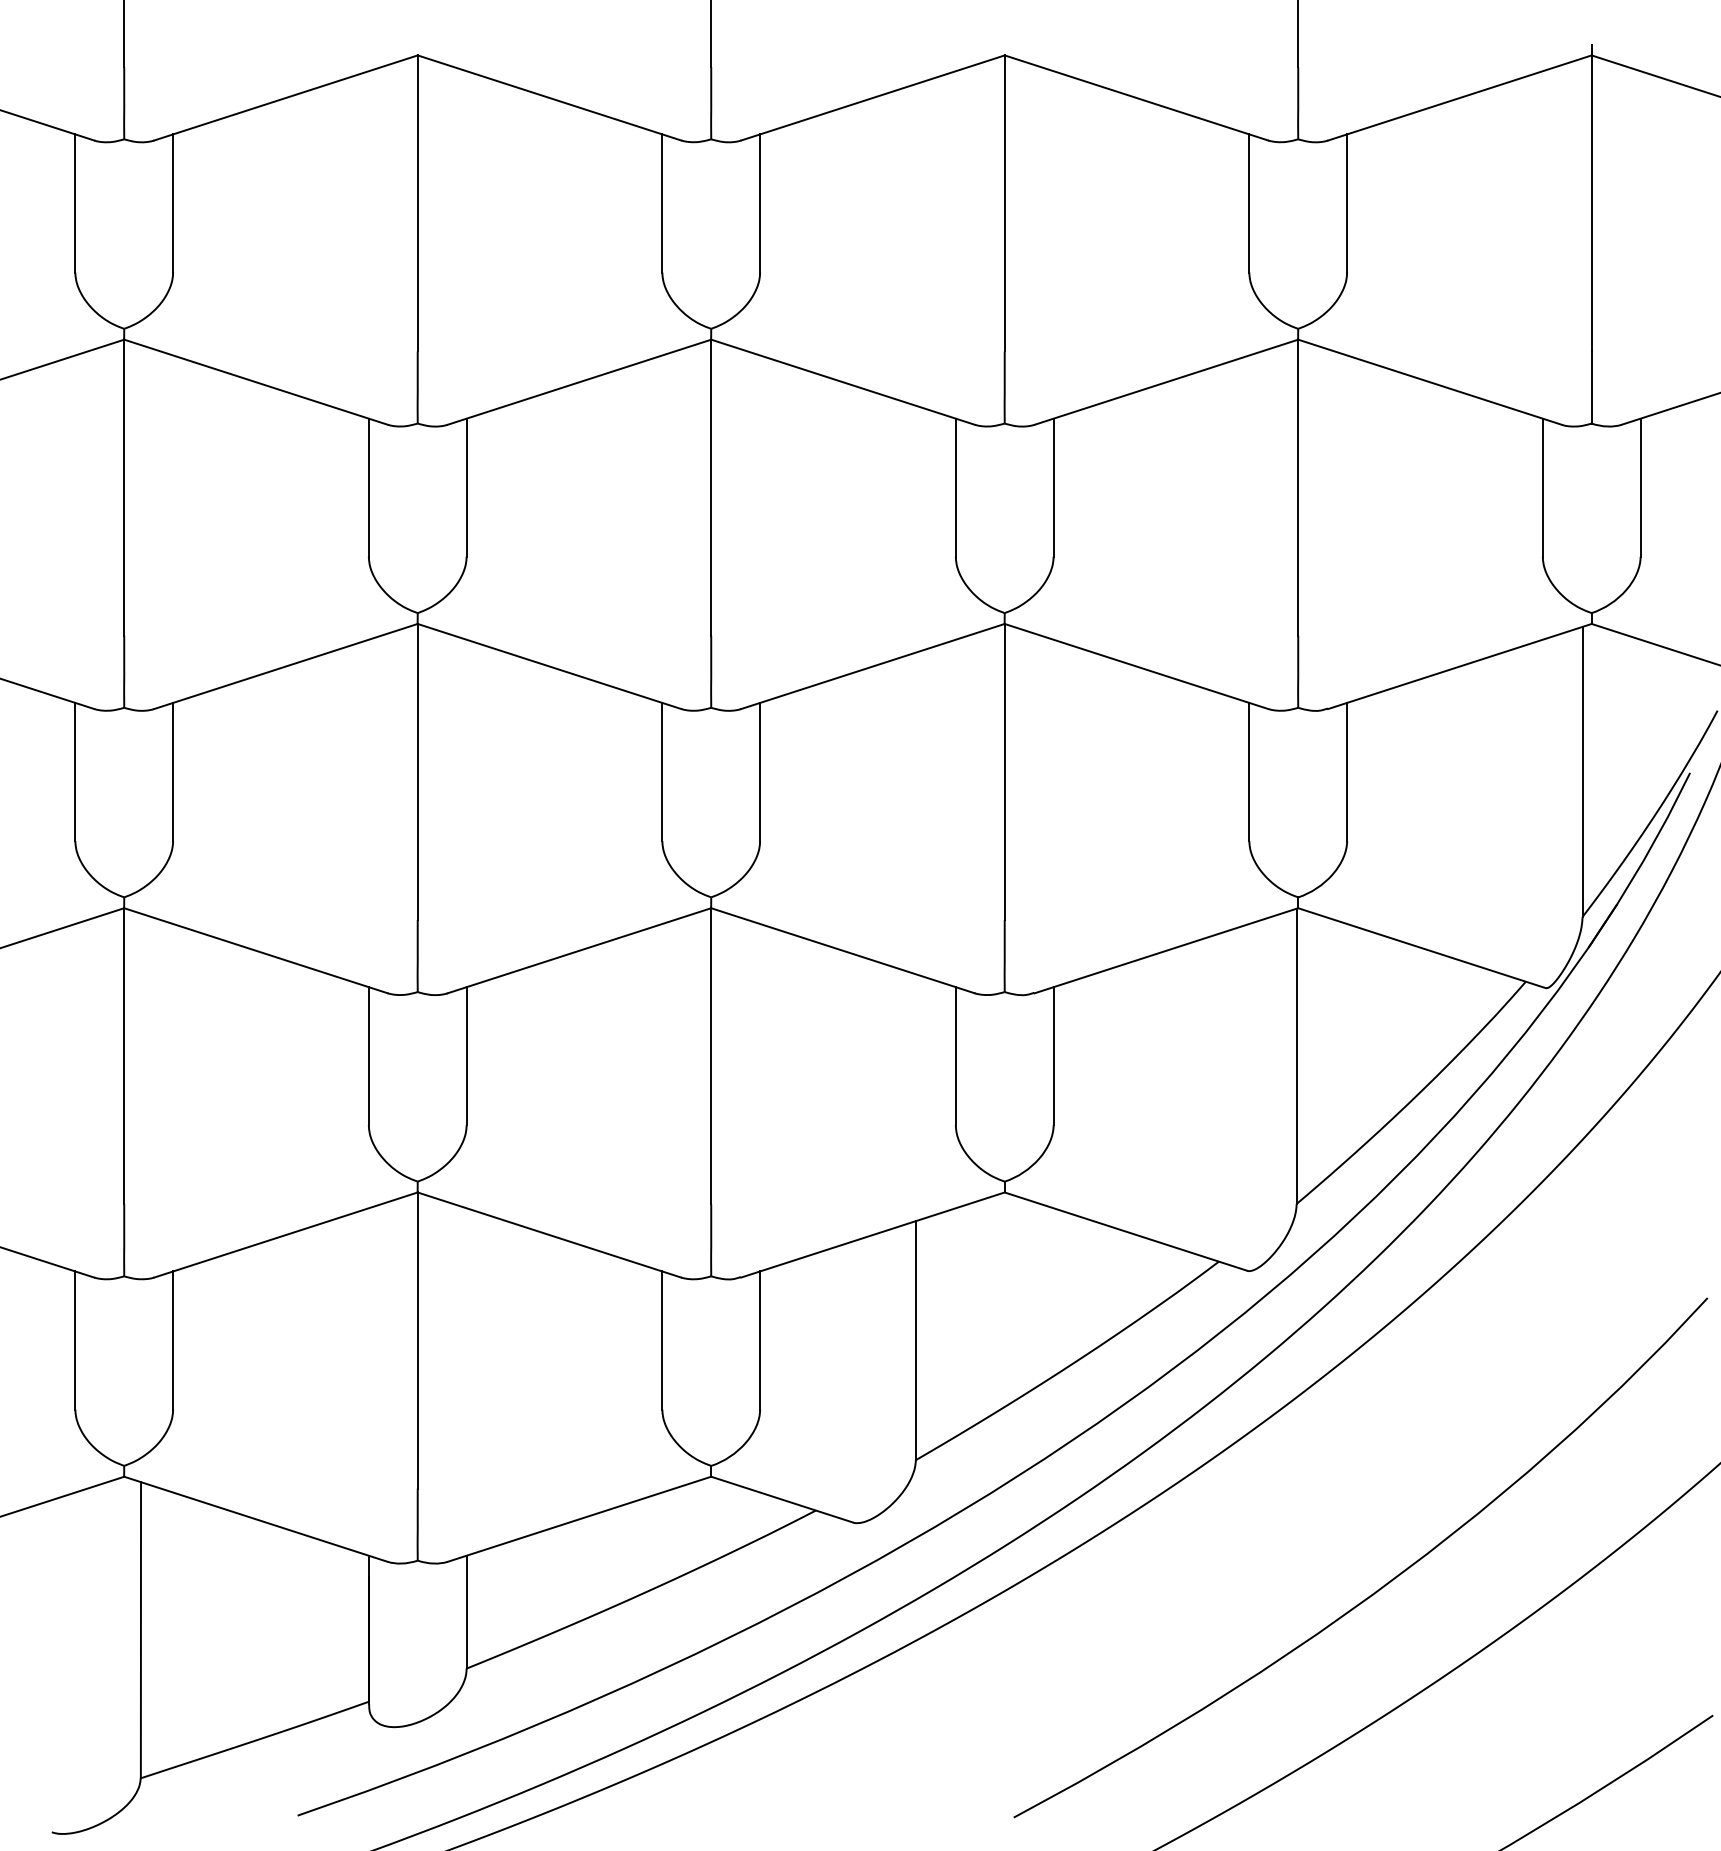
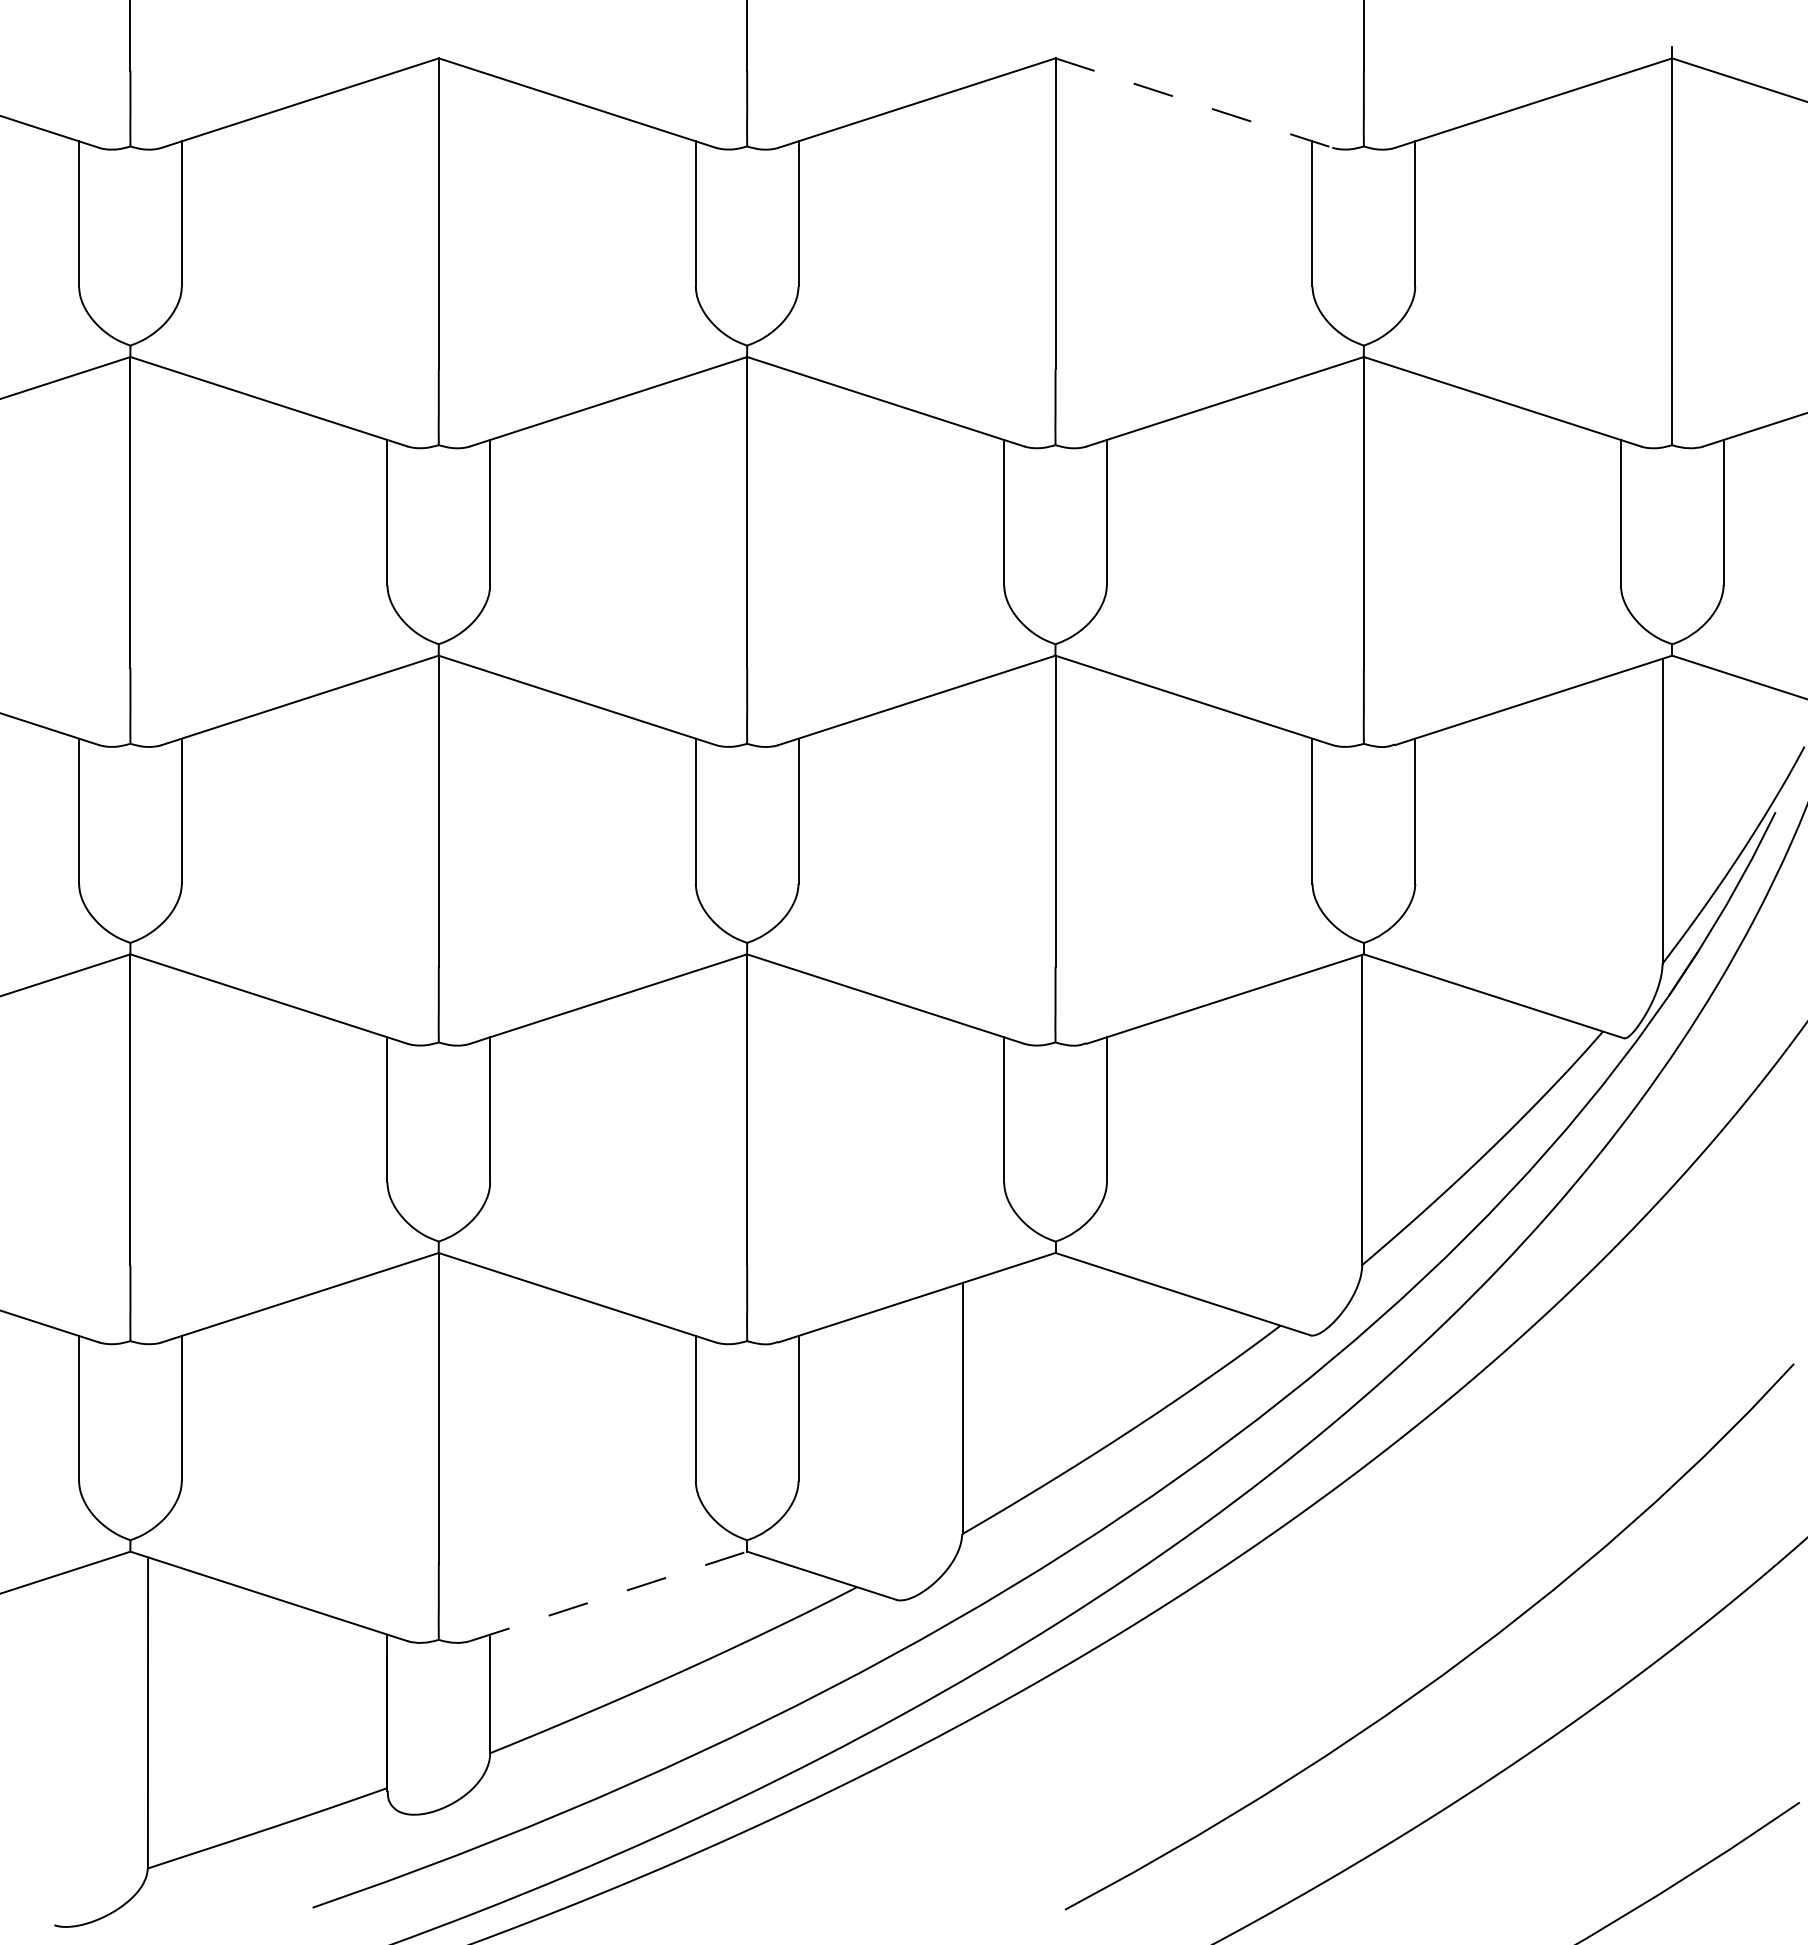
line: (1136, 98) -> (1194, 103), solid -> dashed
line: (580, 1519) -> (609, 1596), solid -> dashed

